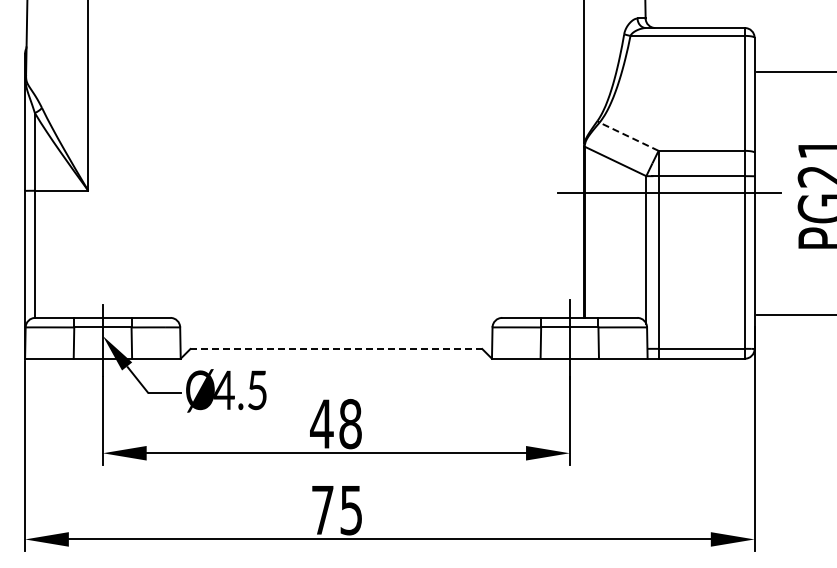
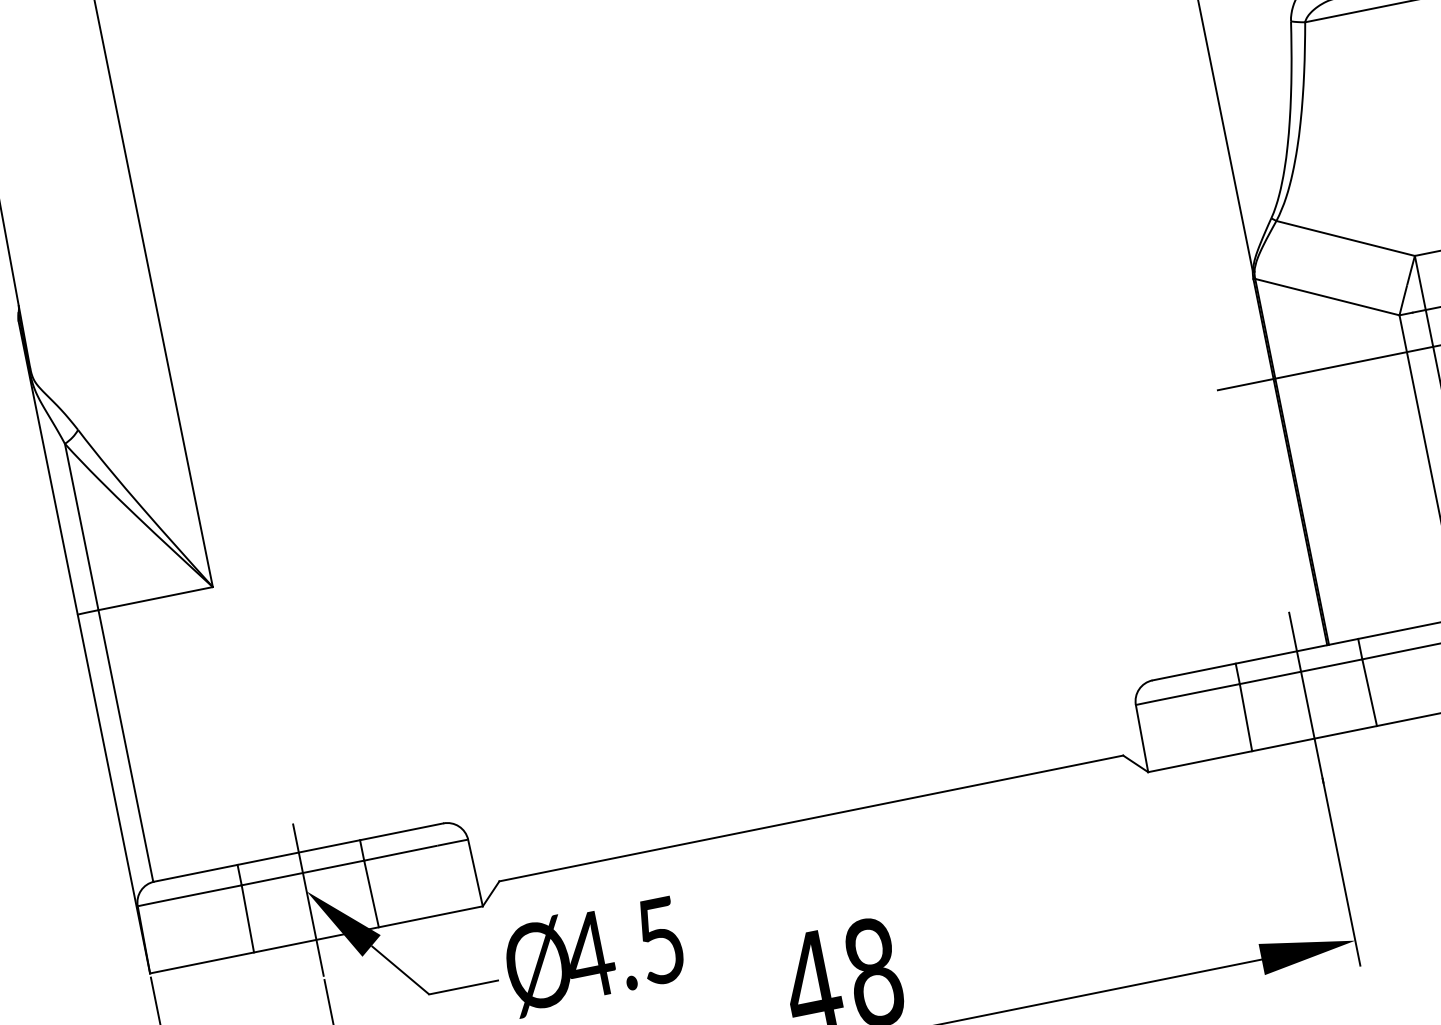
line: (629, 136) -> (1346, 237), dashed -> solid
line: (336, 349) -> (811, 819), dashed -> solid

